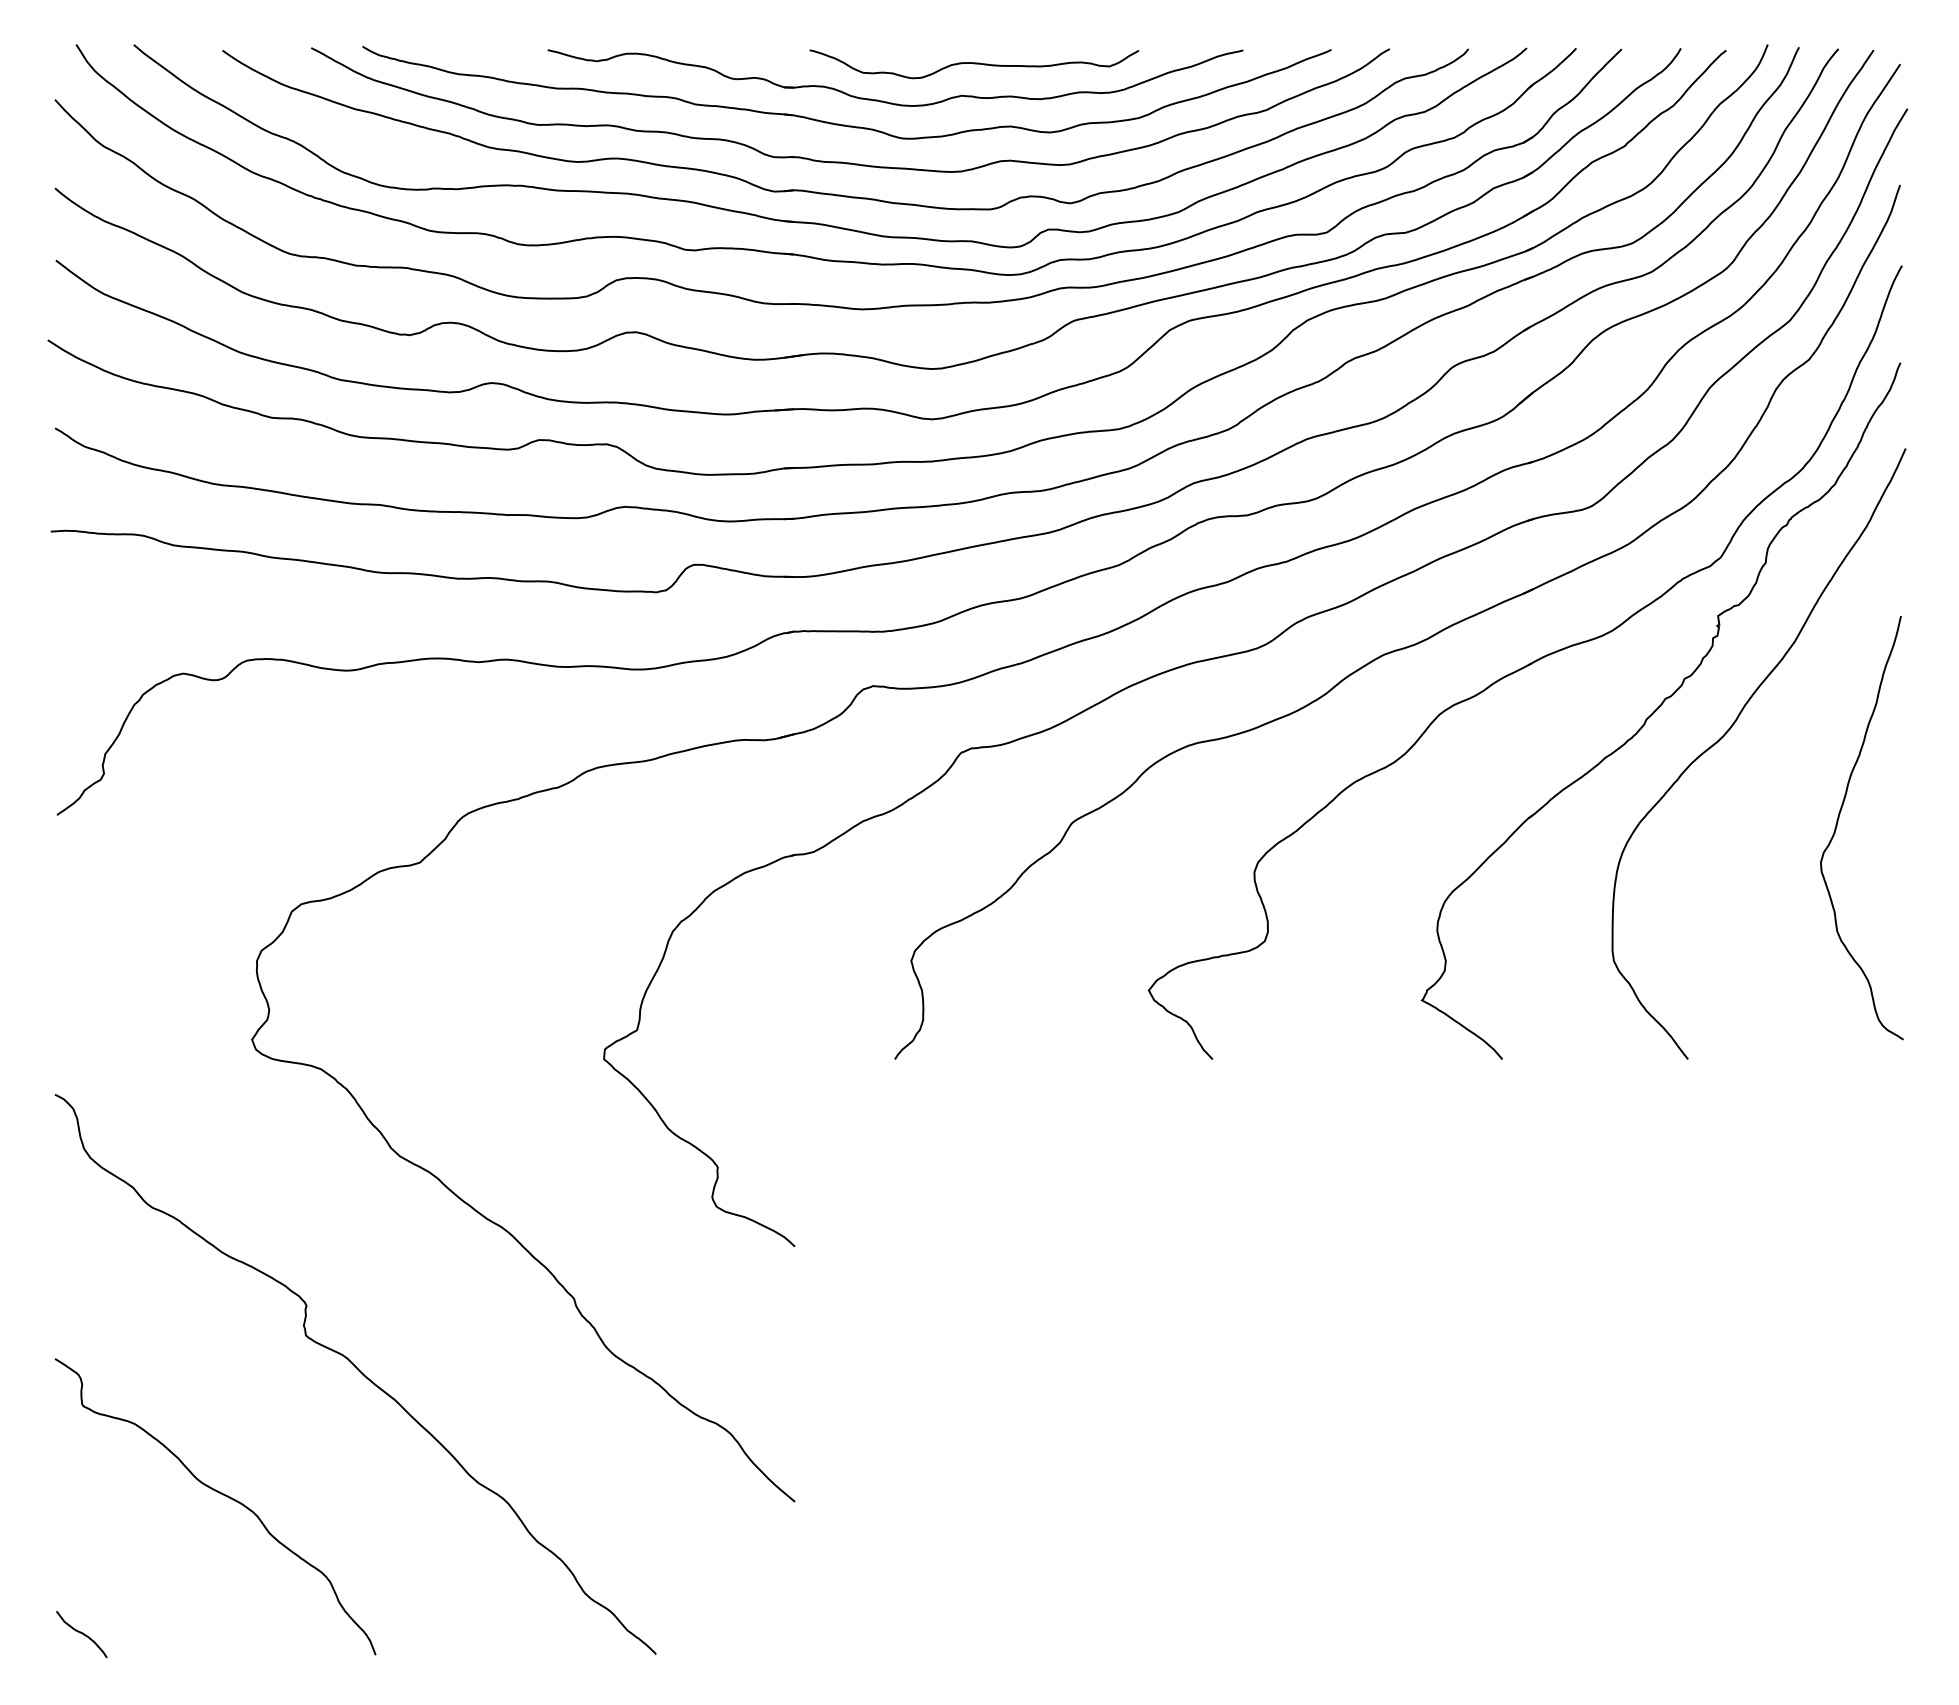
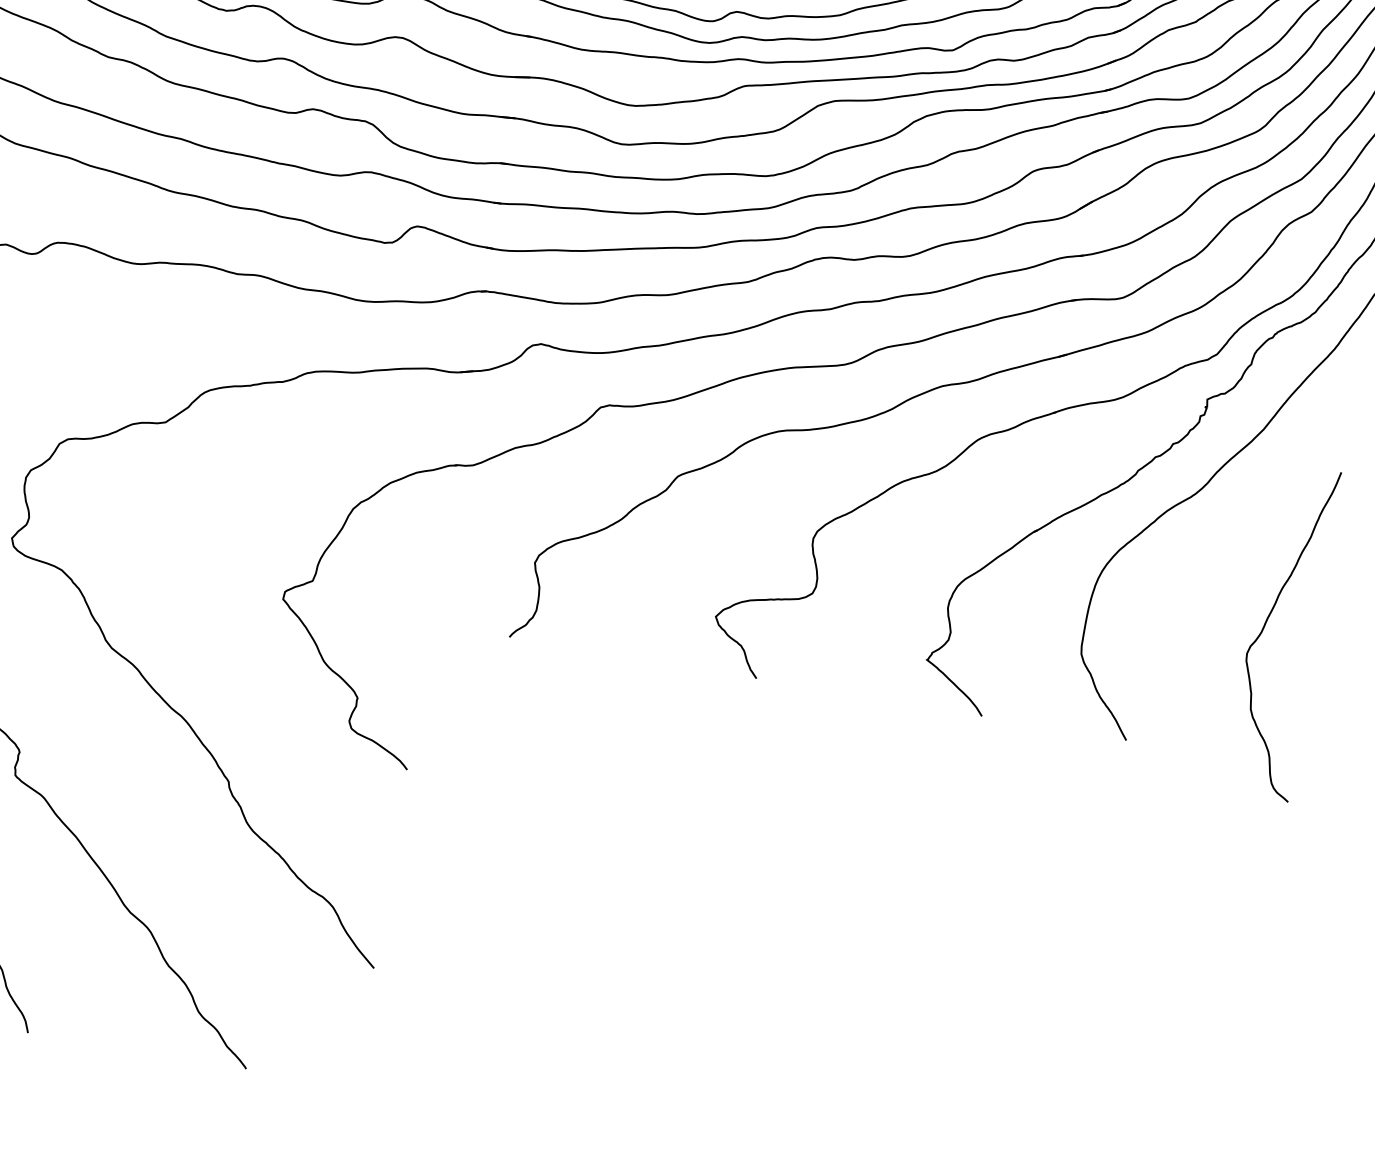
curve: (1838, 822) -> (1265, 624), moved

